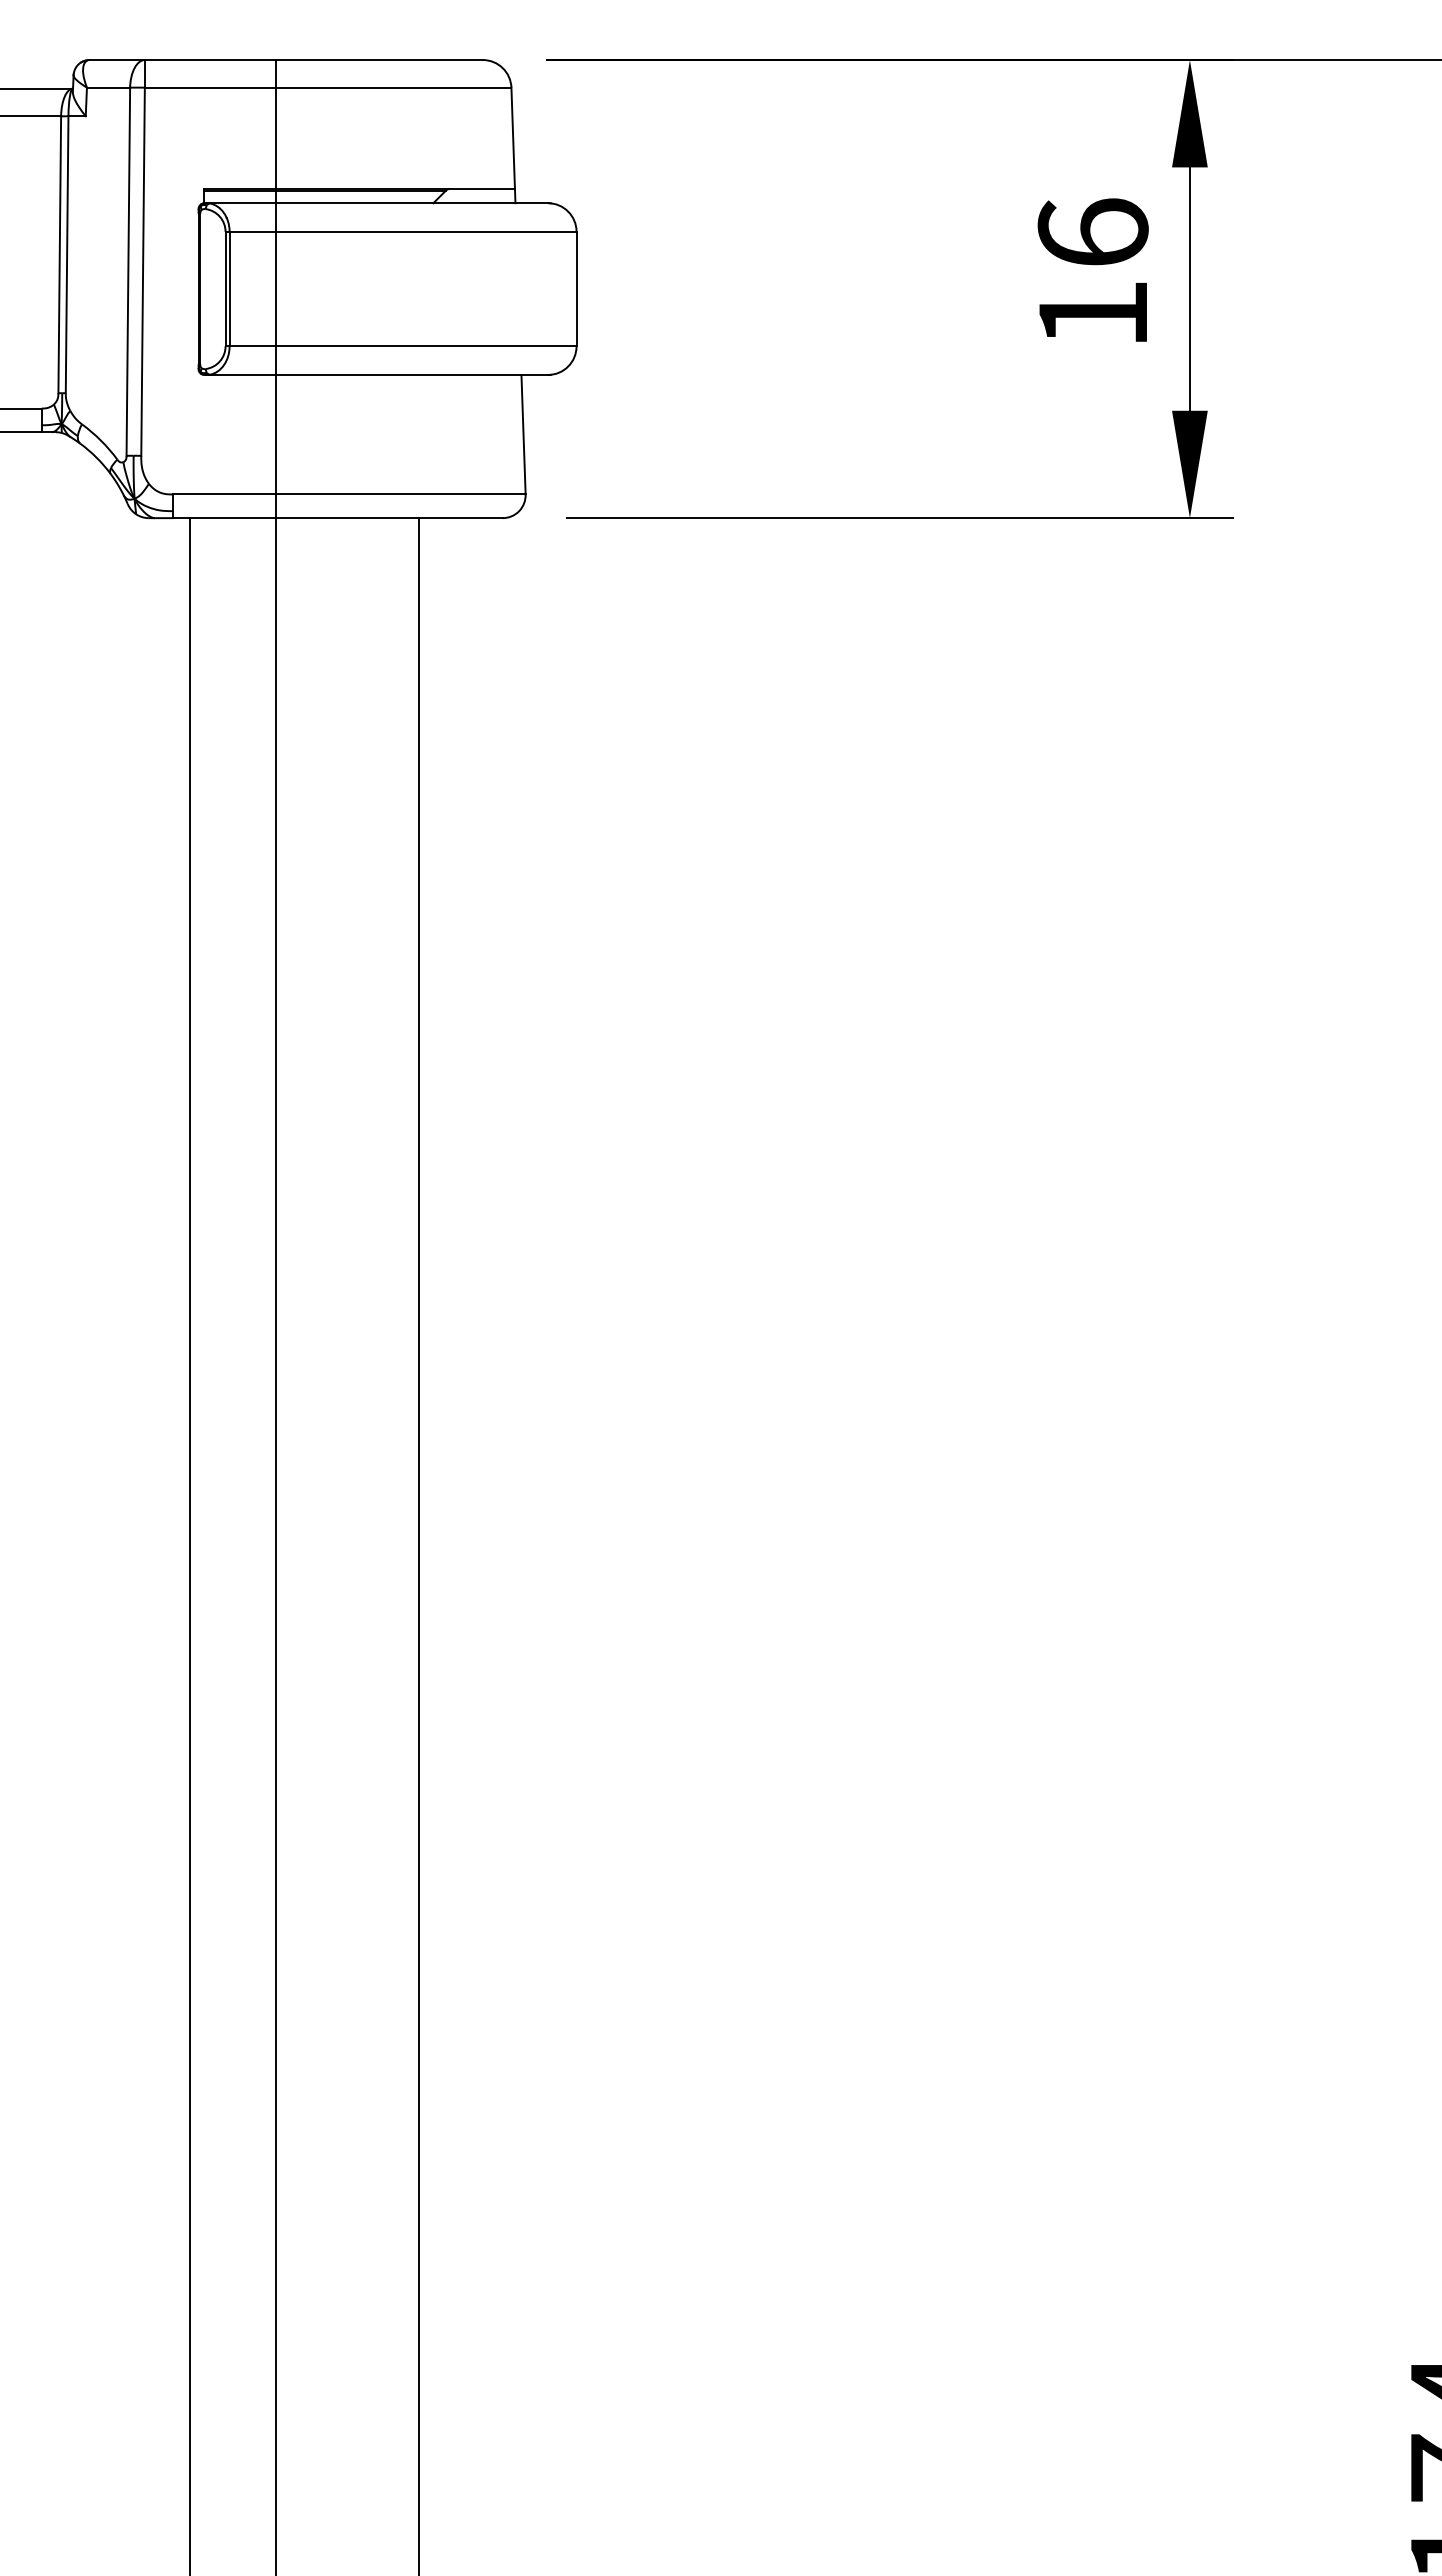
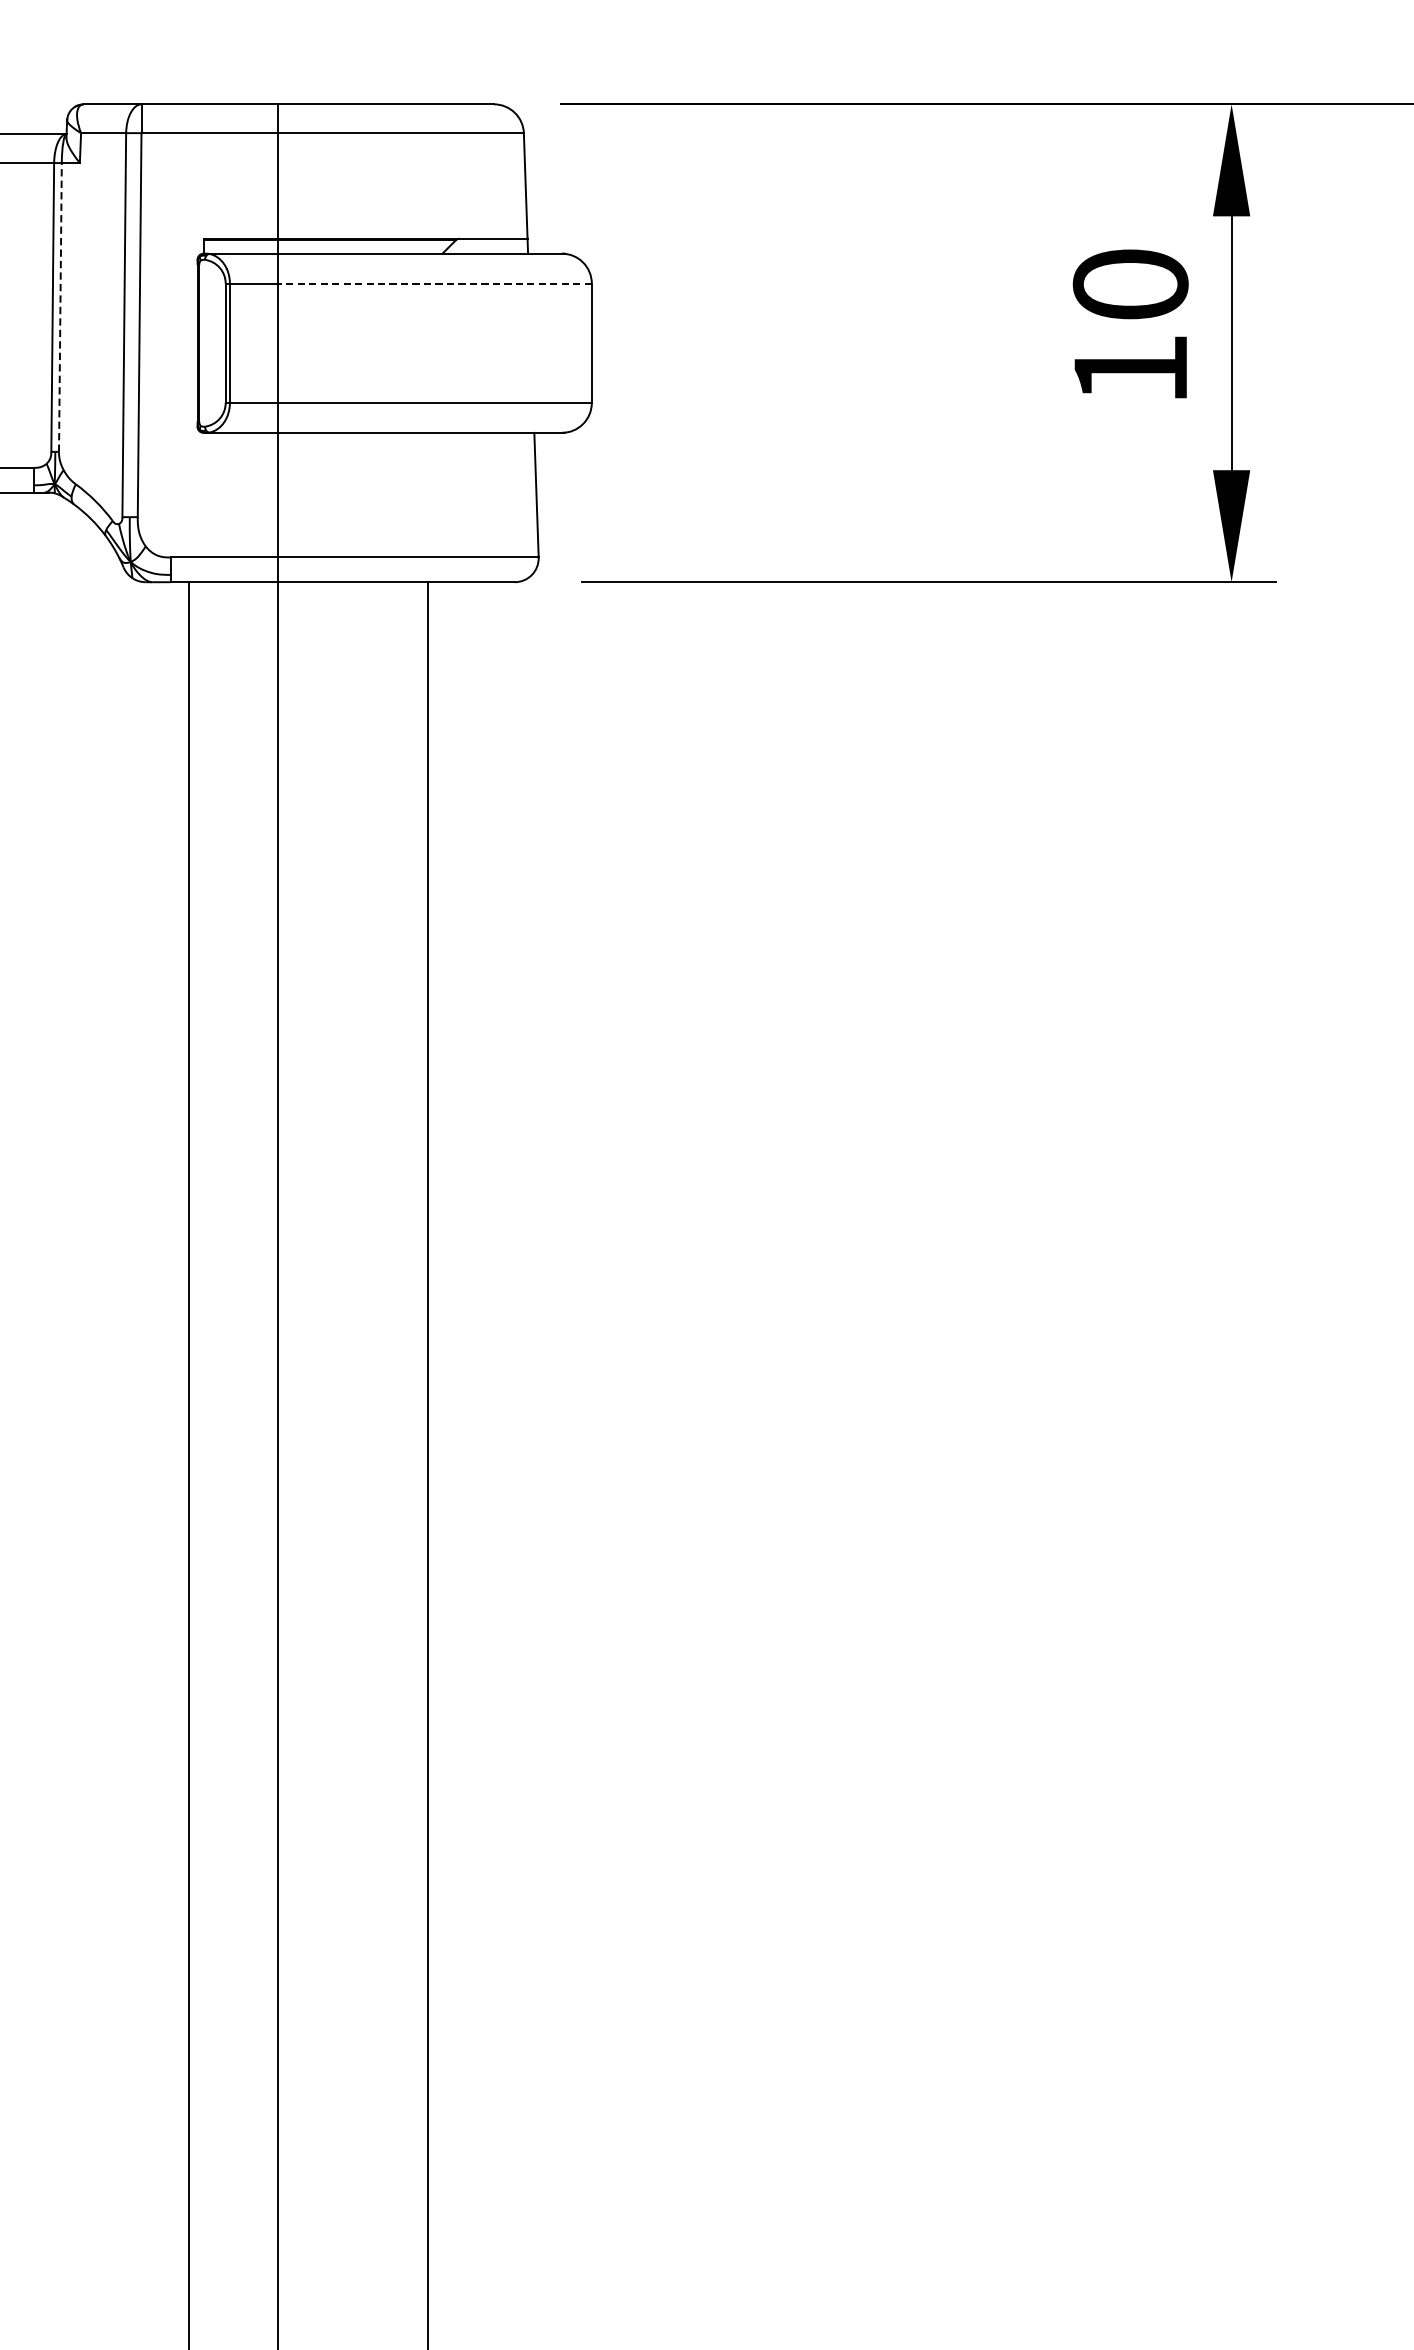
line: (425, 231) -> (434, 283), solid -> dashed
text: (1092, 231) -> (1129, 283), 16 -> 10
line: (67, 254) -> (60, 307), solid -> dashed

